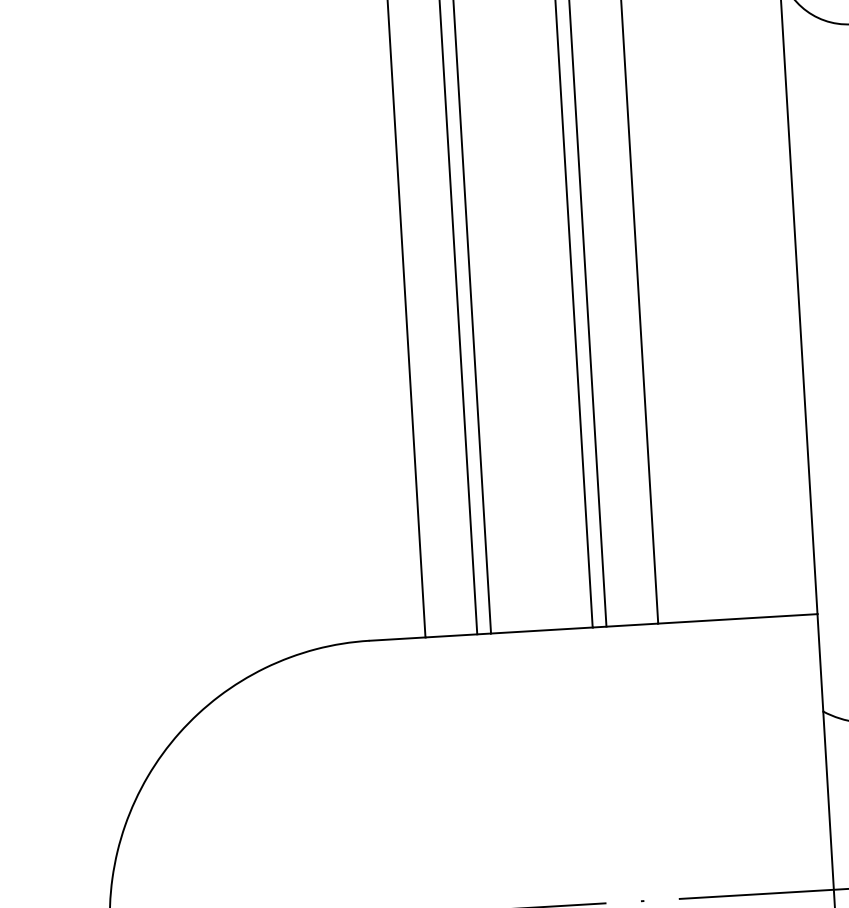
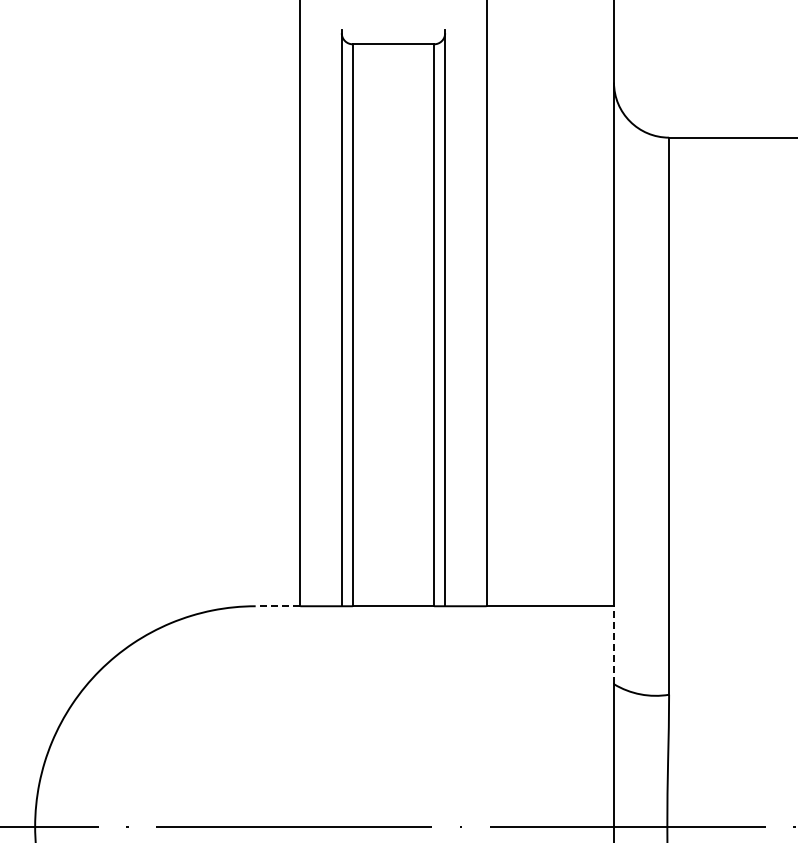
line: (396, 639) -> (277, 606), solid -> dashed
line: (819, 663) -> (613, 645), solid -> dashed

